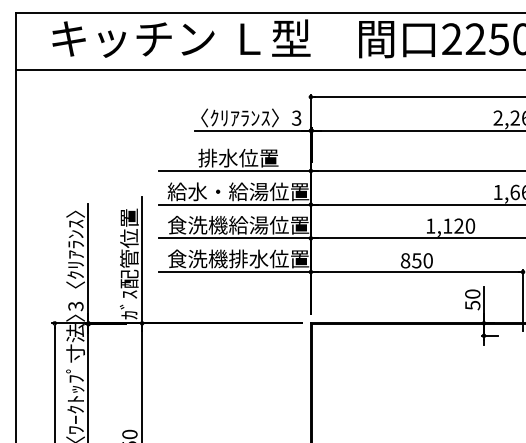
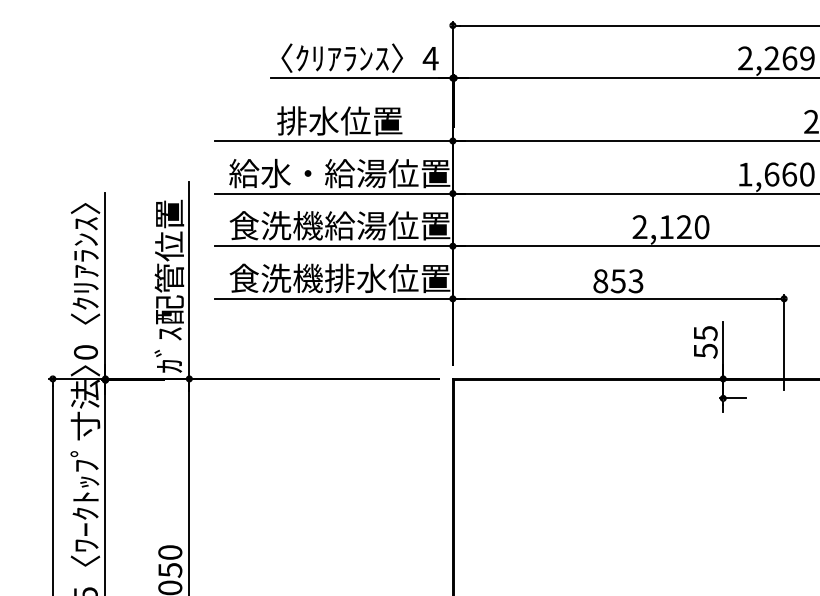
text: (296, 117) -> (430, 57), 3 -> 4
text: (430, 225) -> (639, 226), 1,120 -> 2,120
text: (427, 260) -> (635, 280), 850 -> 853
text: (472, 293) -> (705, 332), 50 -> 55
text: (75, 306) -> (85, 352), 3 -> 0

